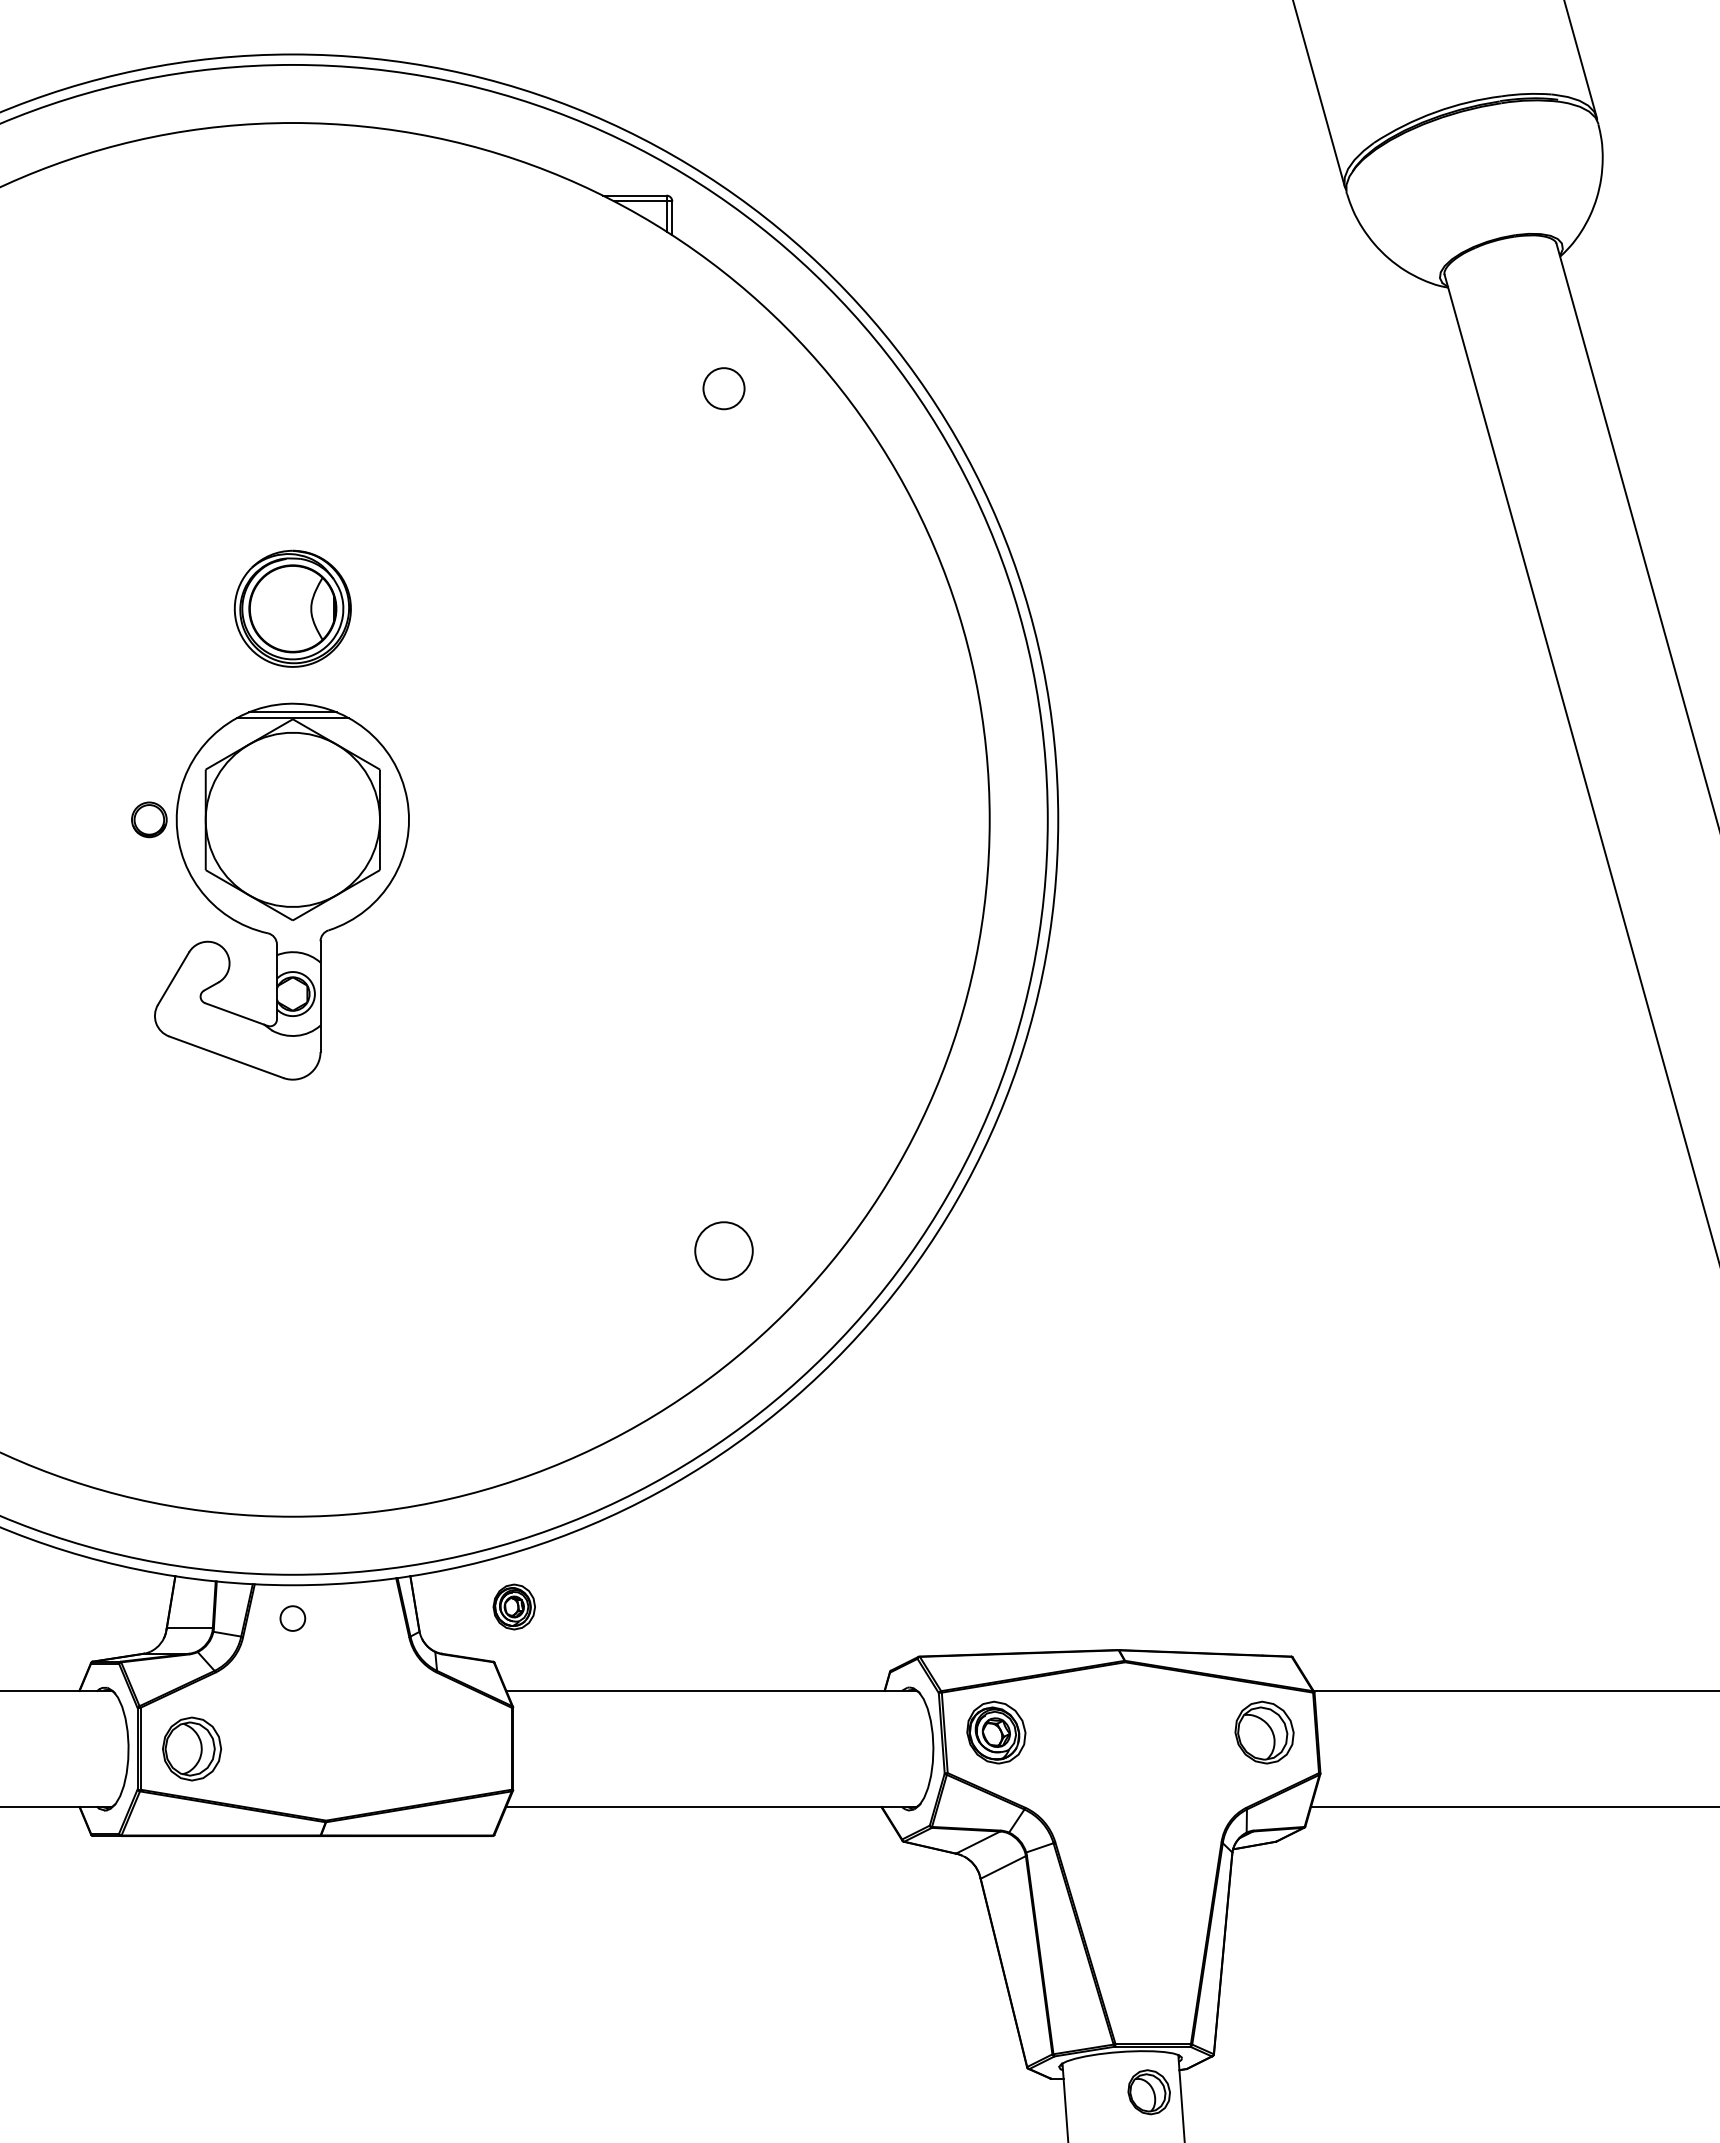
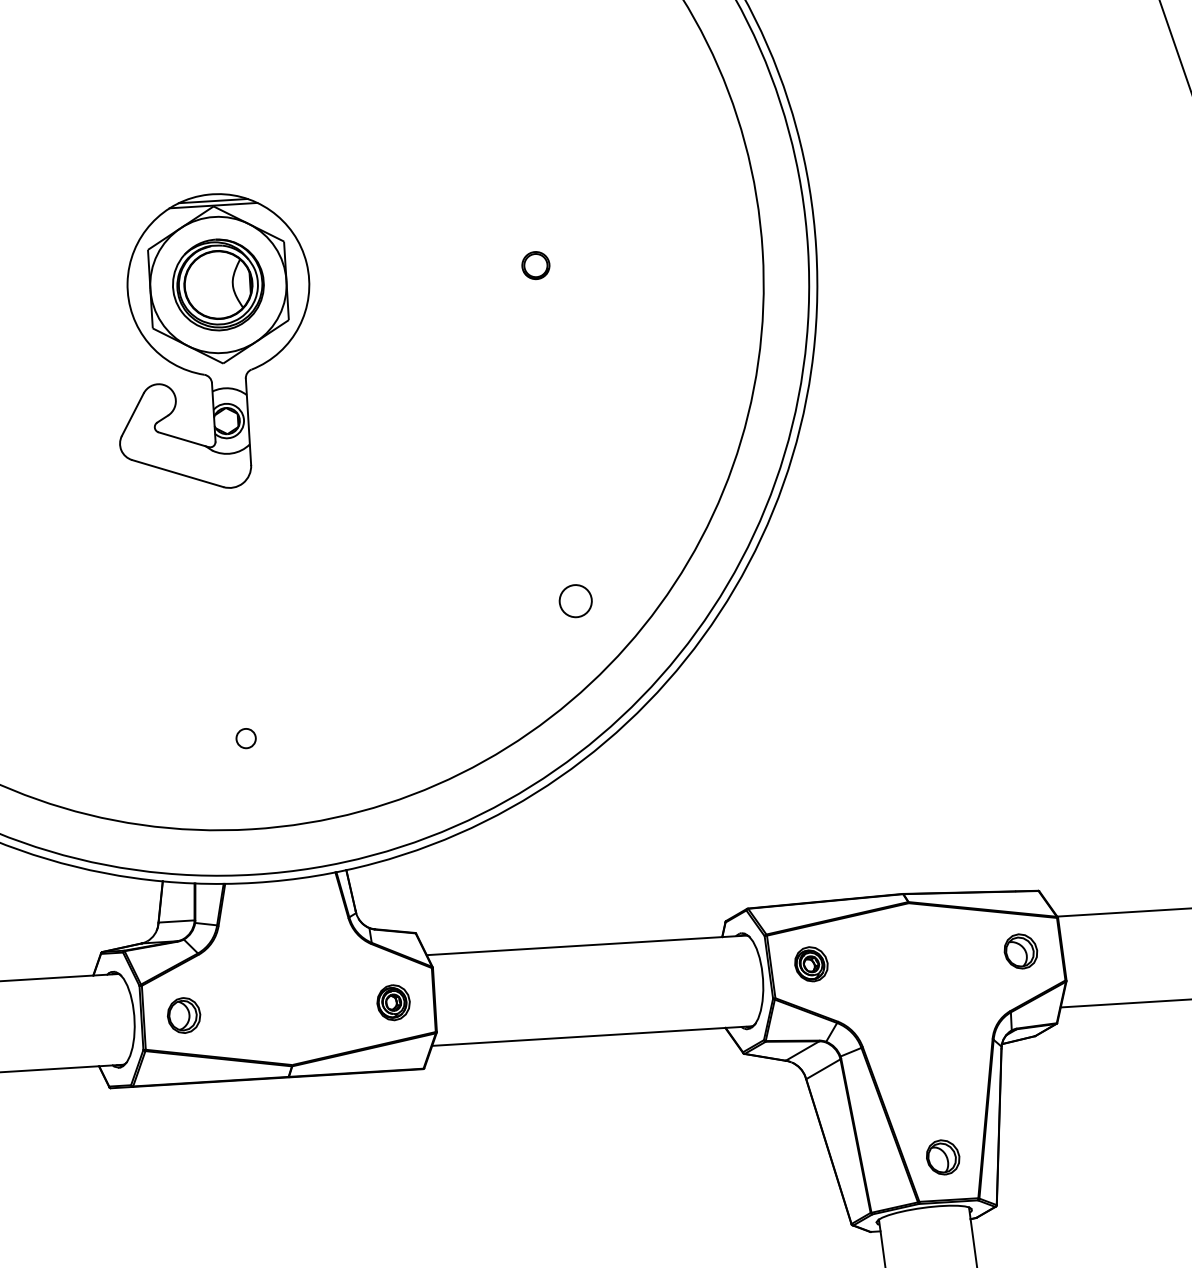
part: (292, 608) -> (218, 284), moved
part: (149, 819) -> (536, 265), moved
circle: (723, 1250) -> (575, 600), size x0.71
part: (513, 1606) -> (392, 1002), moved
circle: (292, 1618) -> (245, 738), moved
part: (995, 1732) -> (810, 964), size x0.71
part: (1264, 1732) -> (1020, 951), size x0.71
part: (191, 1748) -> (183, 1015), size x0.71
part: (1148, 2092) -> (942, 1157), moved

